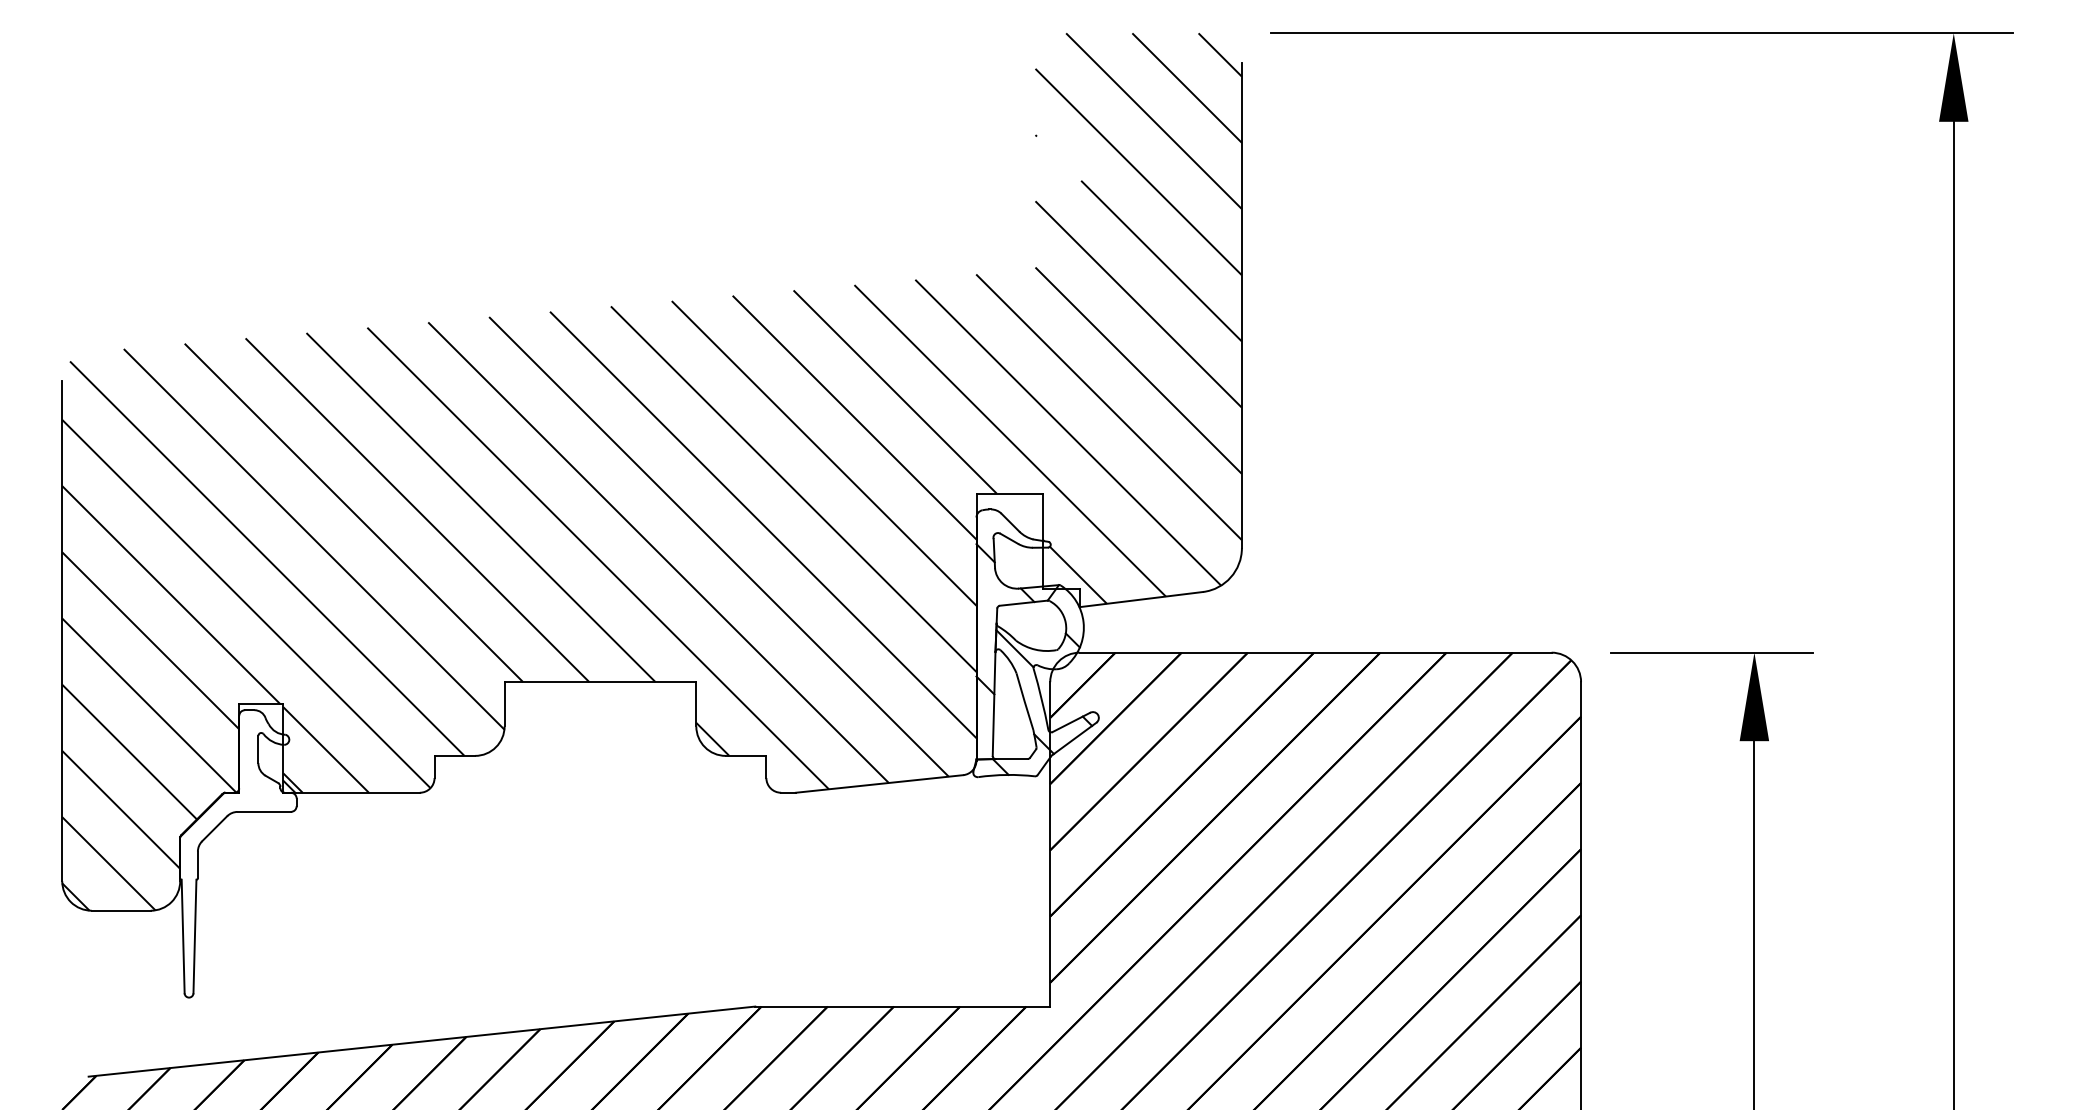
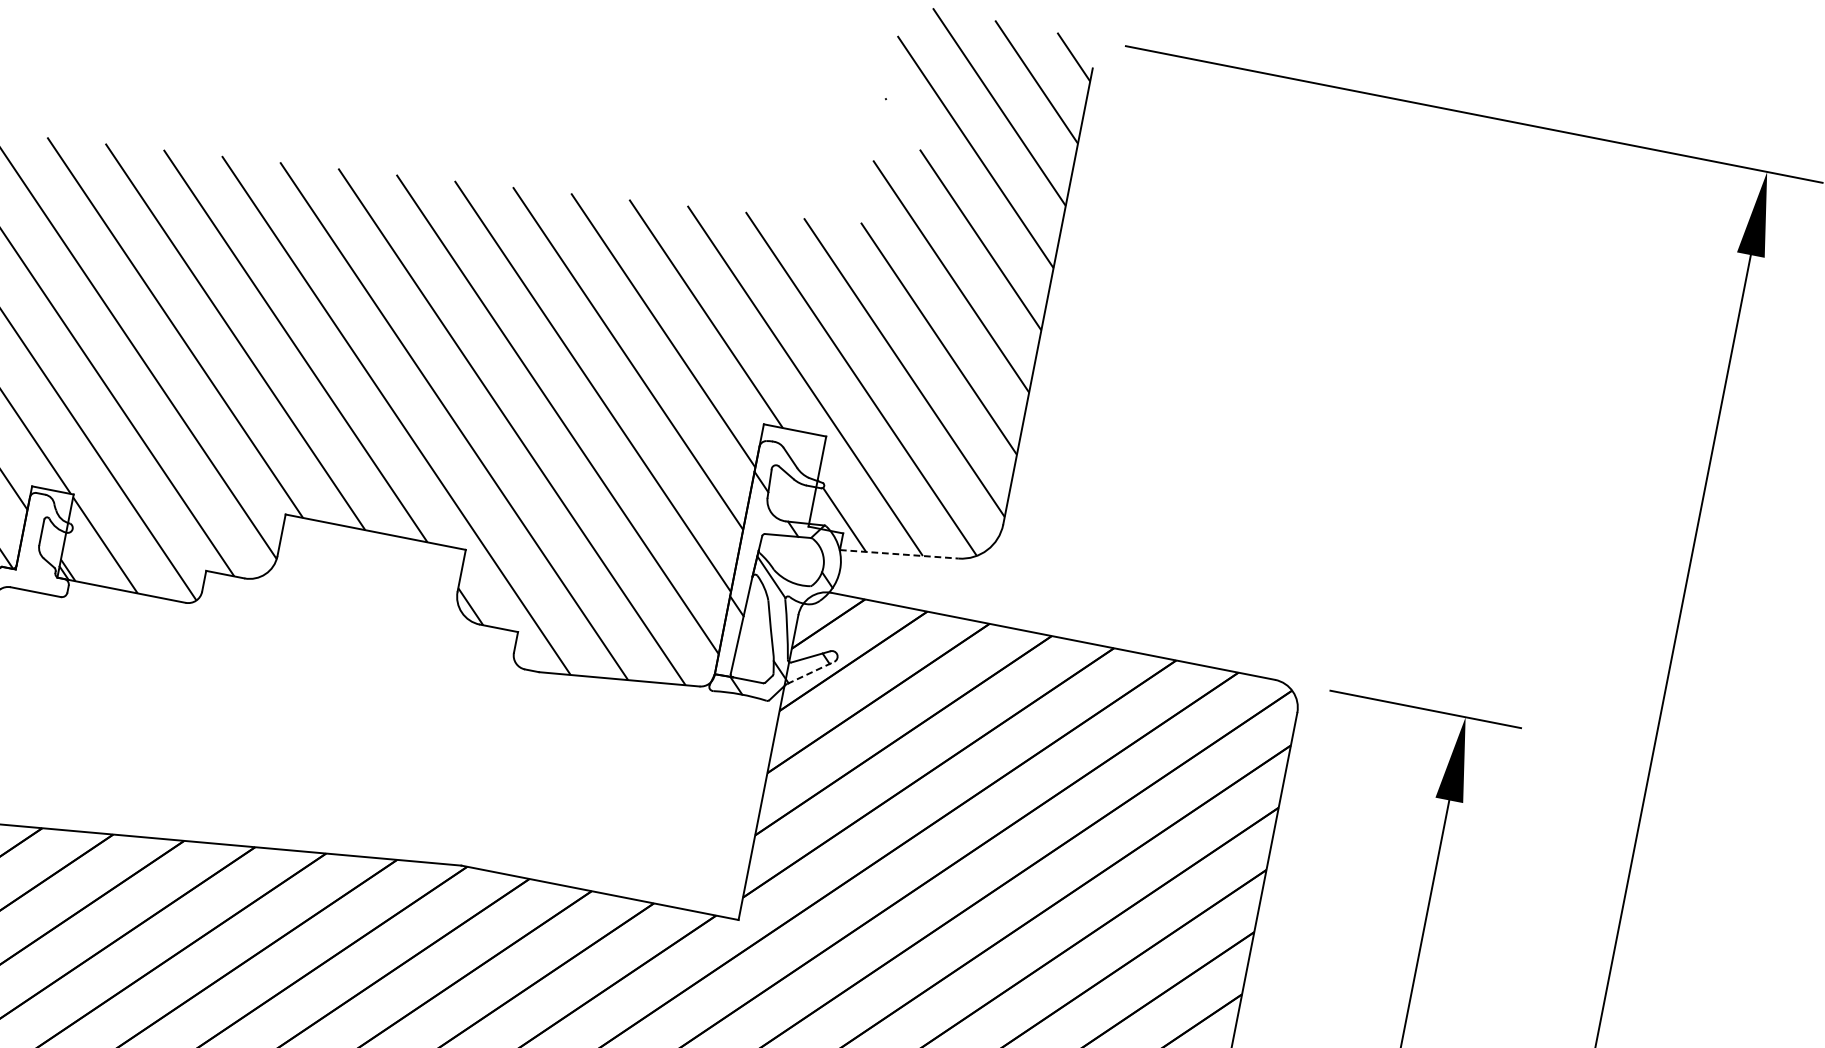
line: (1141, 599) -> (899, 554), solid -> dashed
line: (1075, 738) -> (811, 672), solid -> dashed

